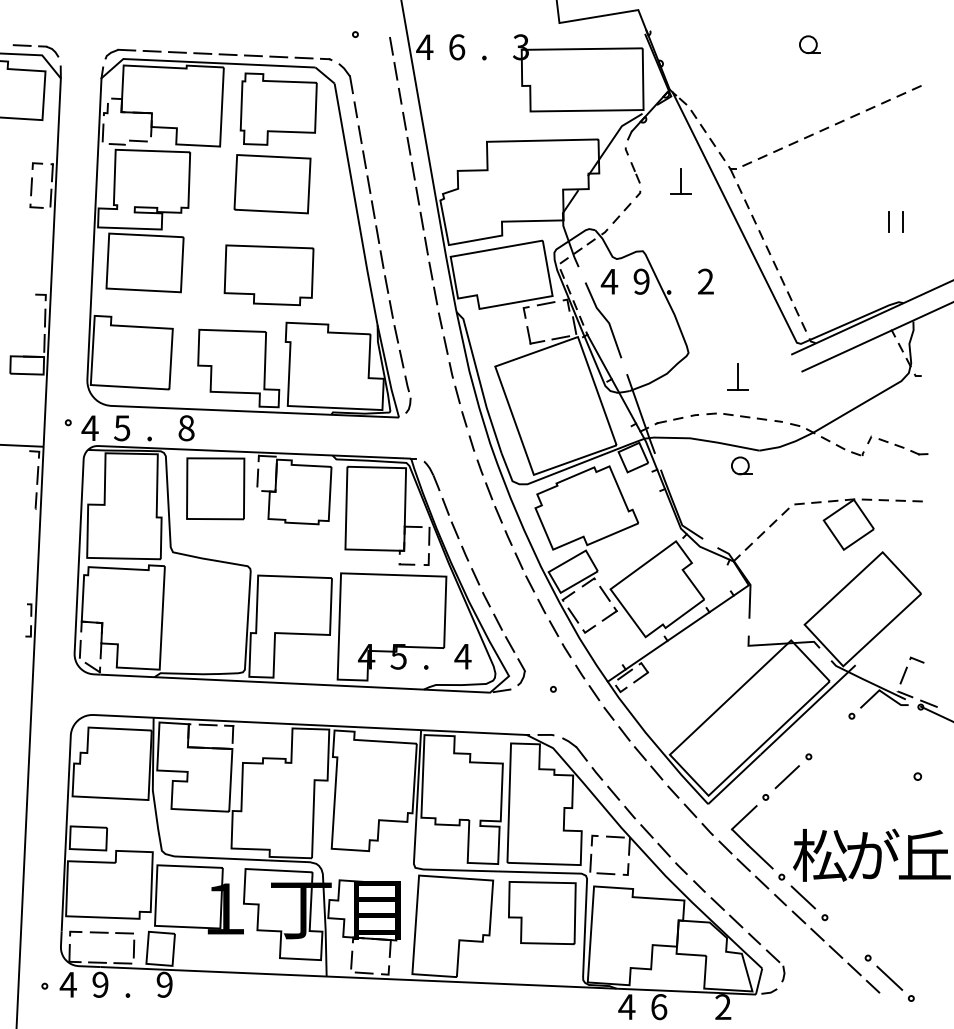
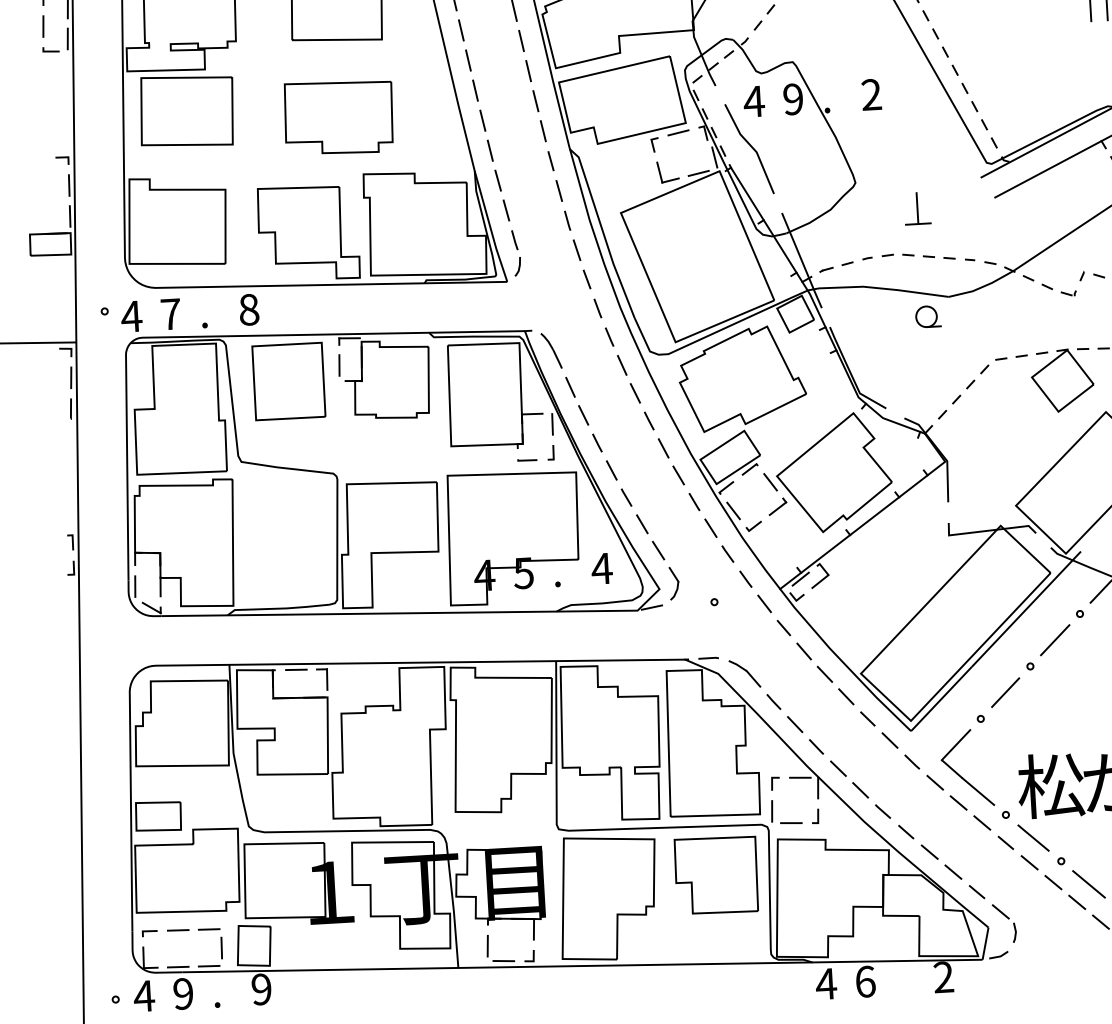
text: (122, 428) -> (171, 314), 5 -> 7
line: (830, 736) -> (1055, 640), added
line: (846, 937) -> (1088, 883), added

